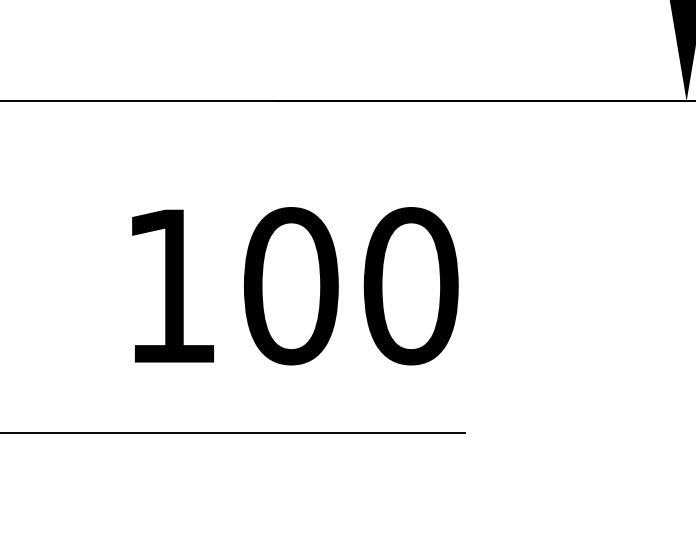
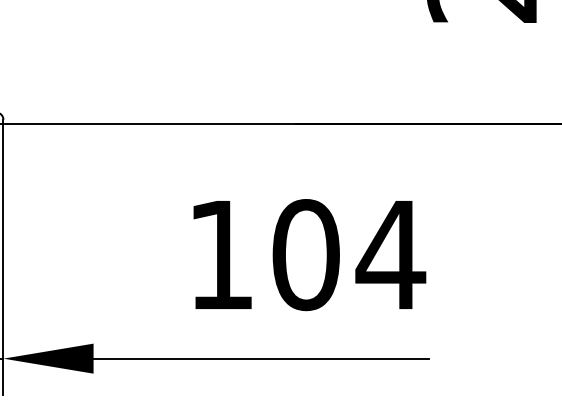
text: (410, 286) -> (390, 255), 100 -> 104

